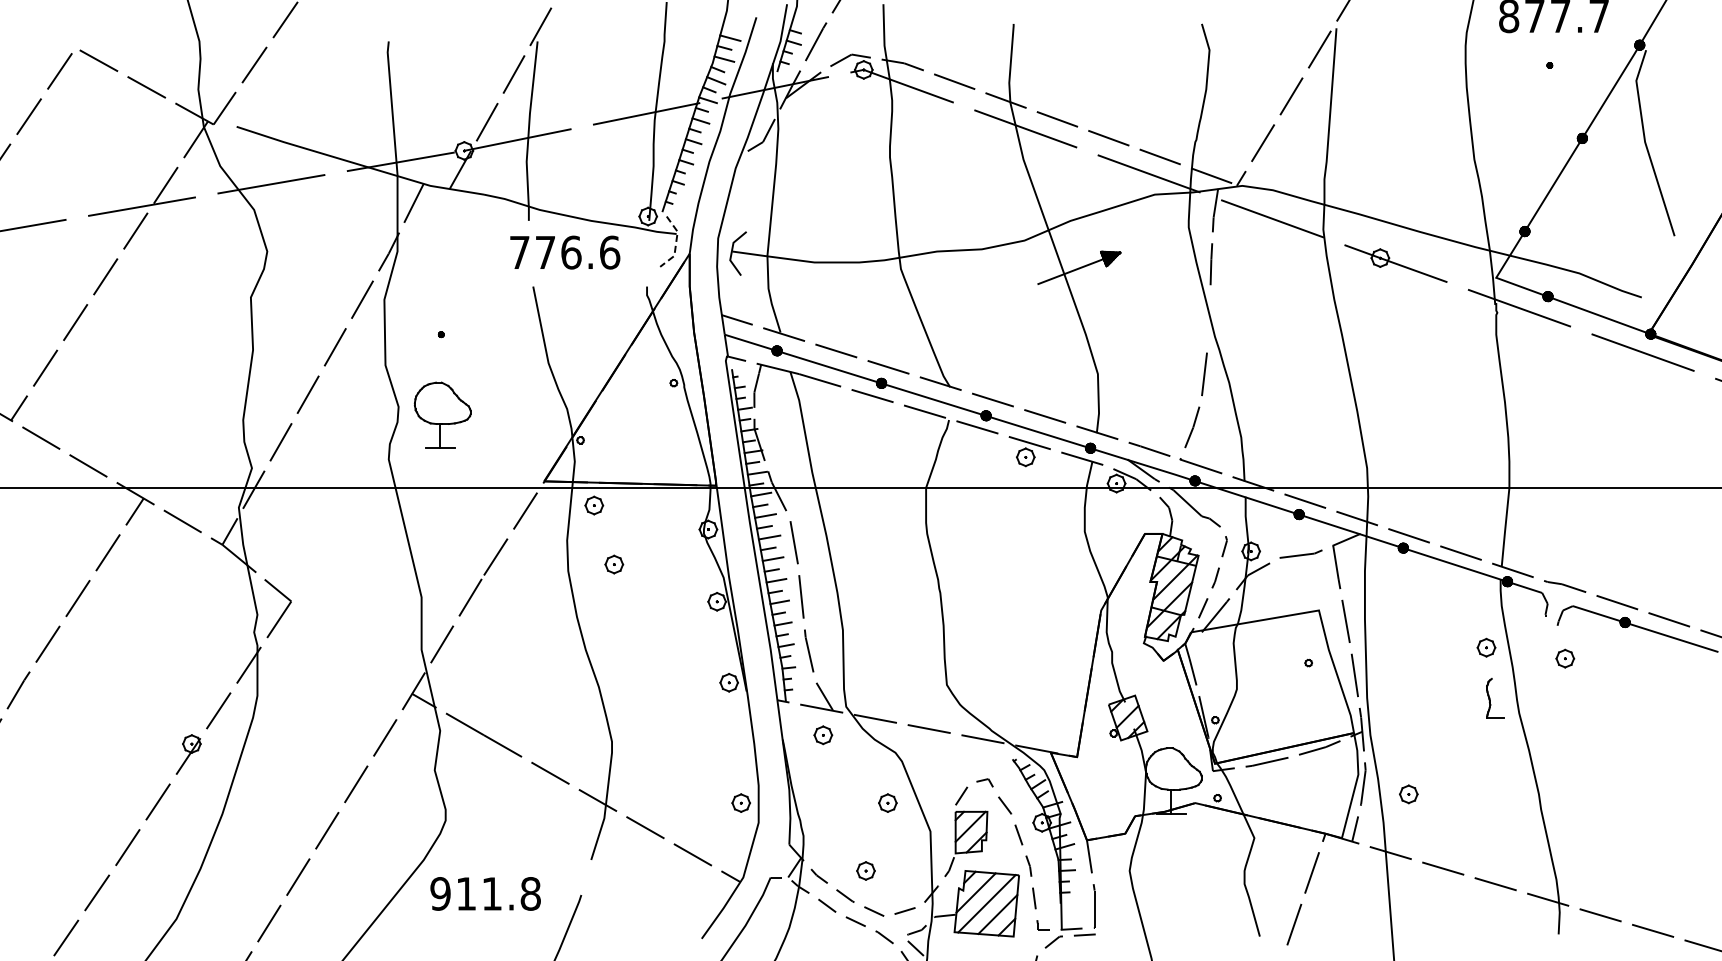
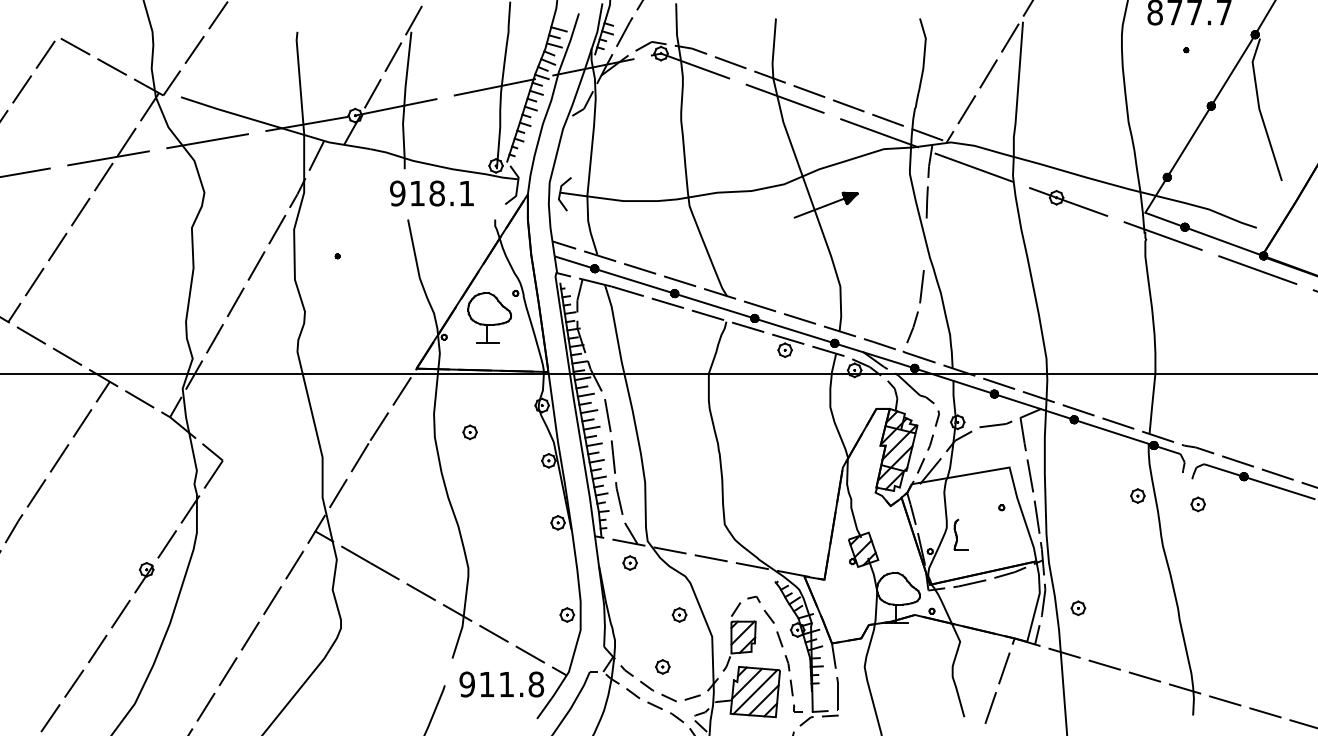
line: (676, 243) -> (517, 186), dashed -> solid
text: (564, 252) -> (431, 193), 776.6 -> 918.1
part: (442, 414) -> (489, 317), moved
part: (594, 505) -> (454, 387), removed
part: (1495, 697) -> (961, 534), moved
text: (485, 893) -> (501, 684), moved

